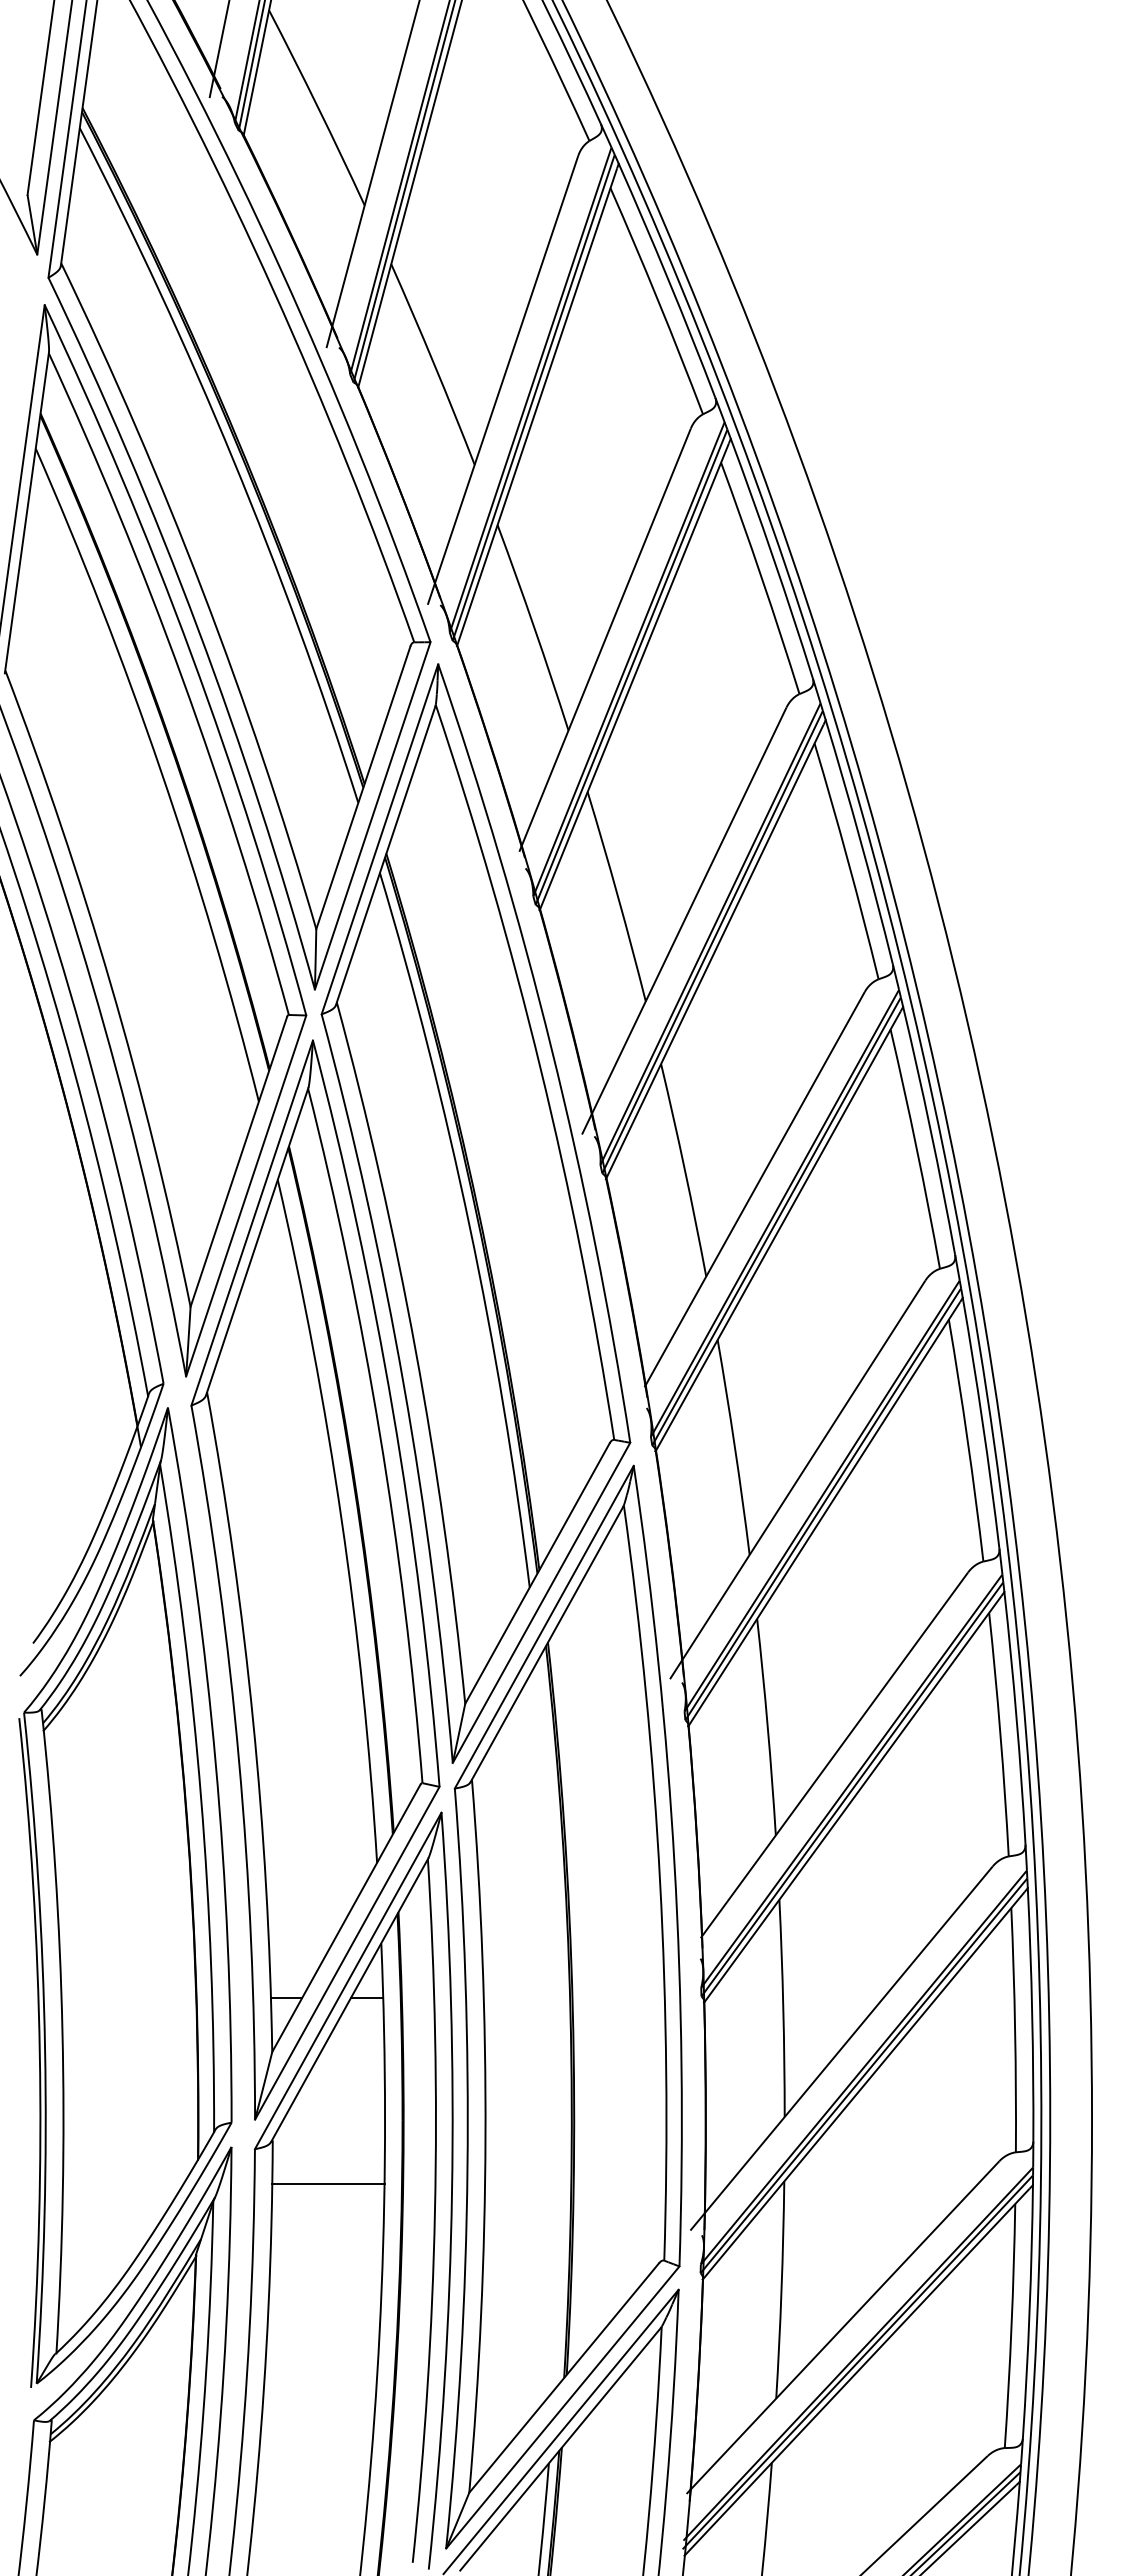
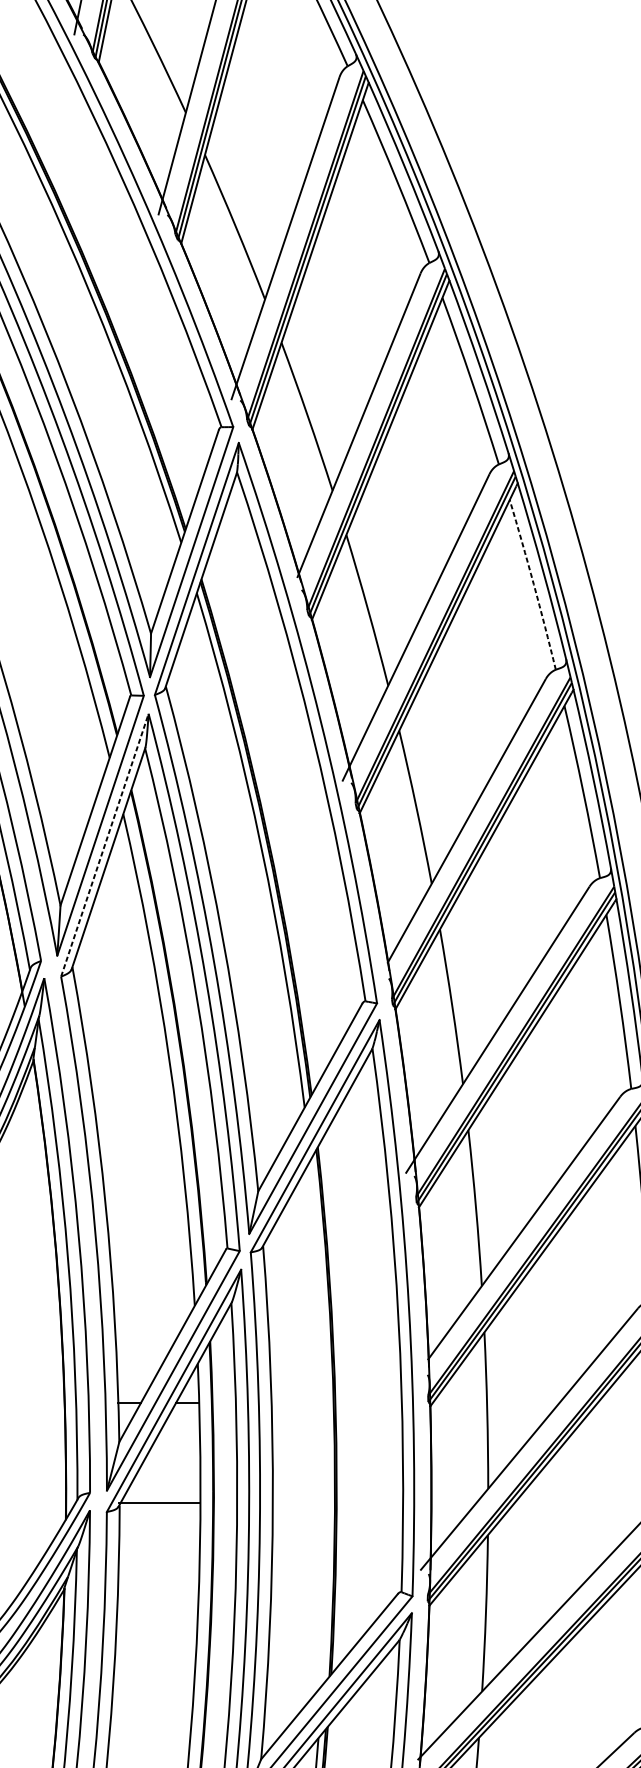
arc: (848, 861) -> (534, 584), solid -> dashed
line: (252, 1222) -> (105, 844), solid -> dashed
line: (328, 2184) -> (159, 1502), moved

